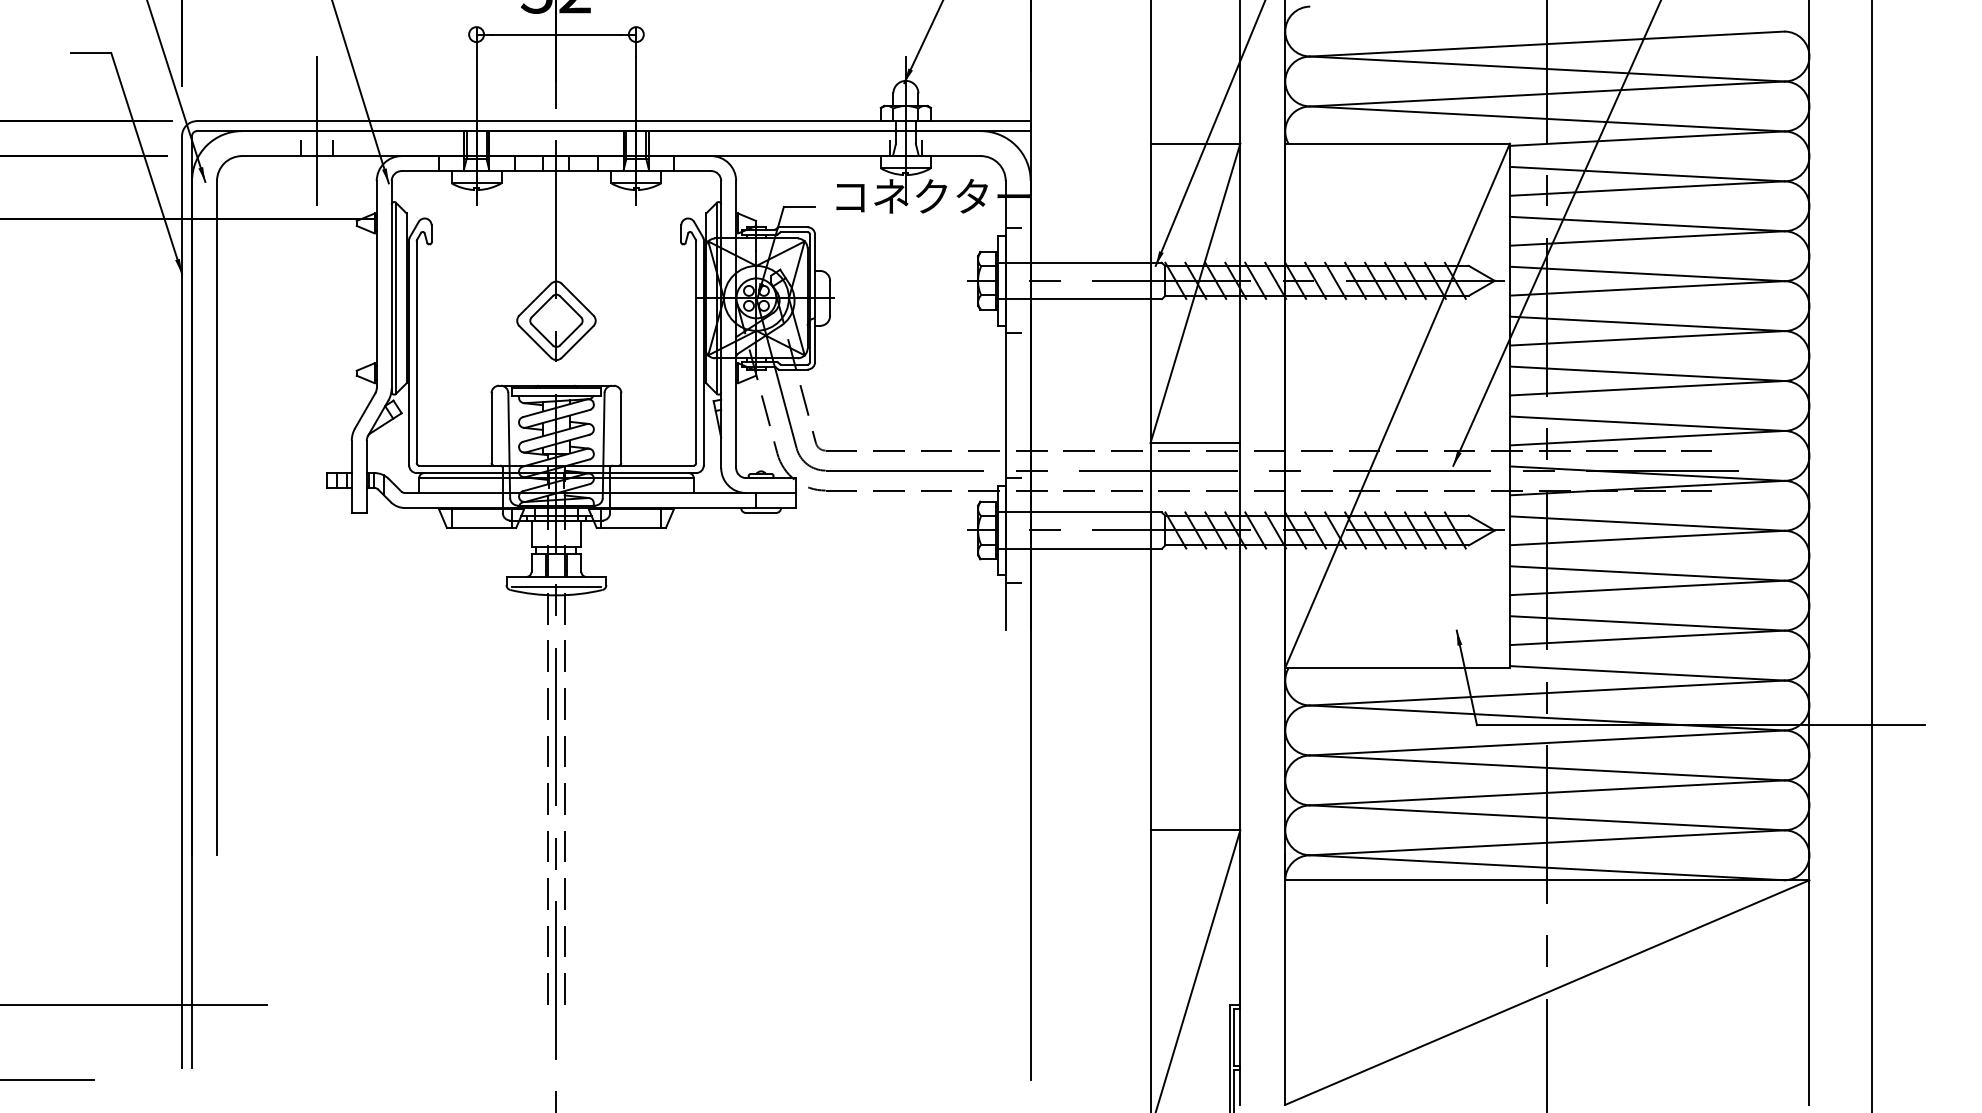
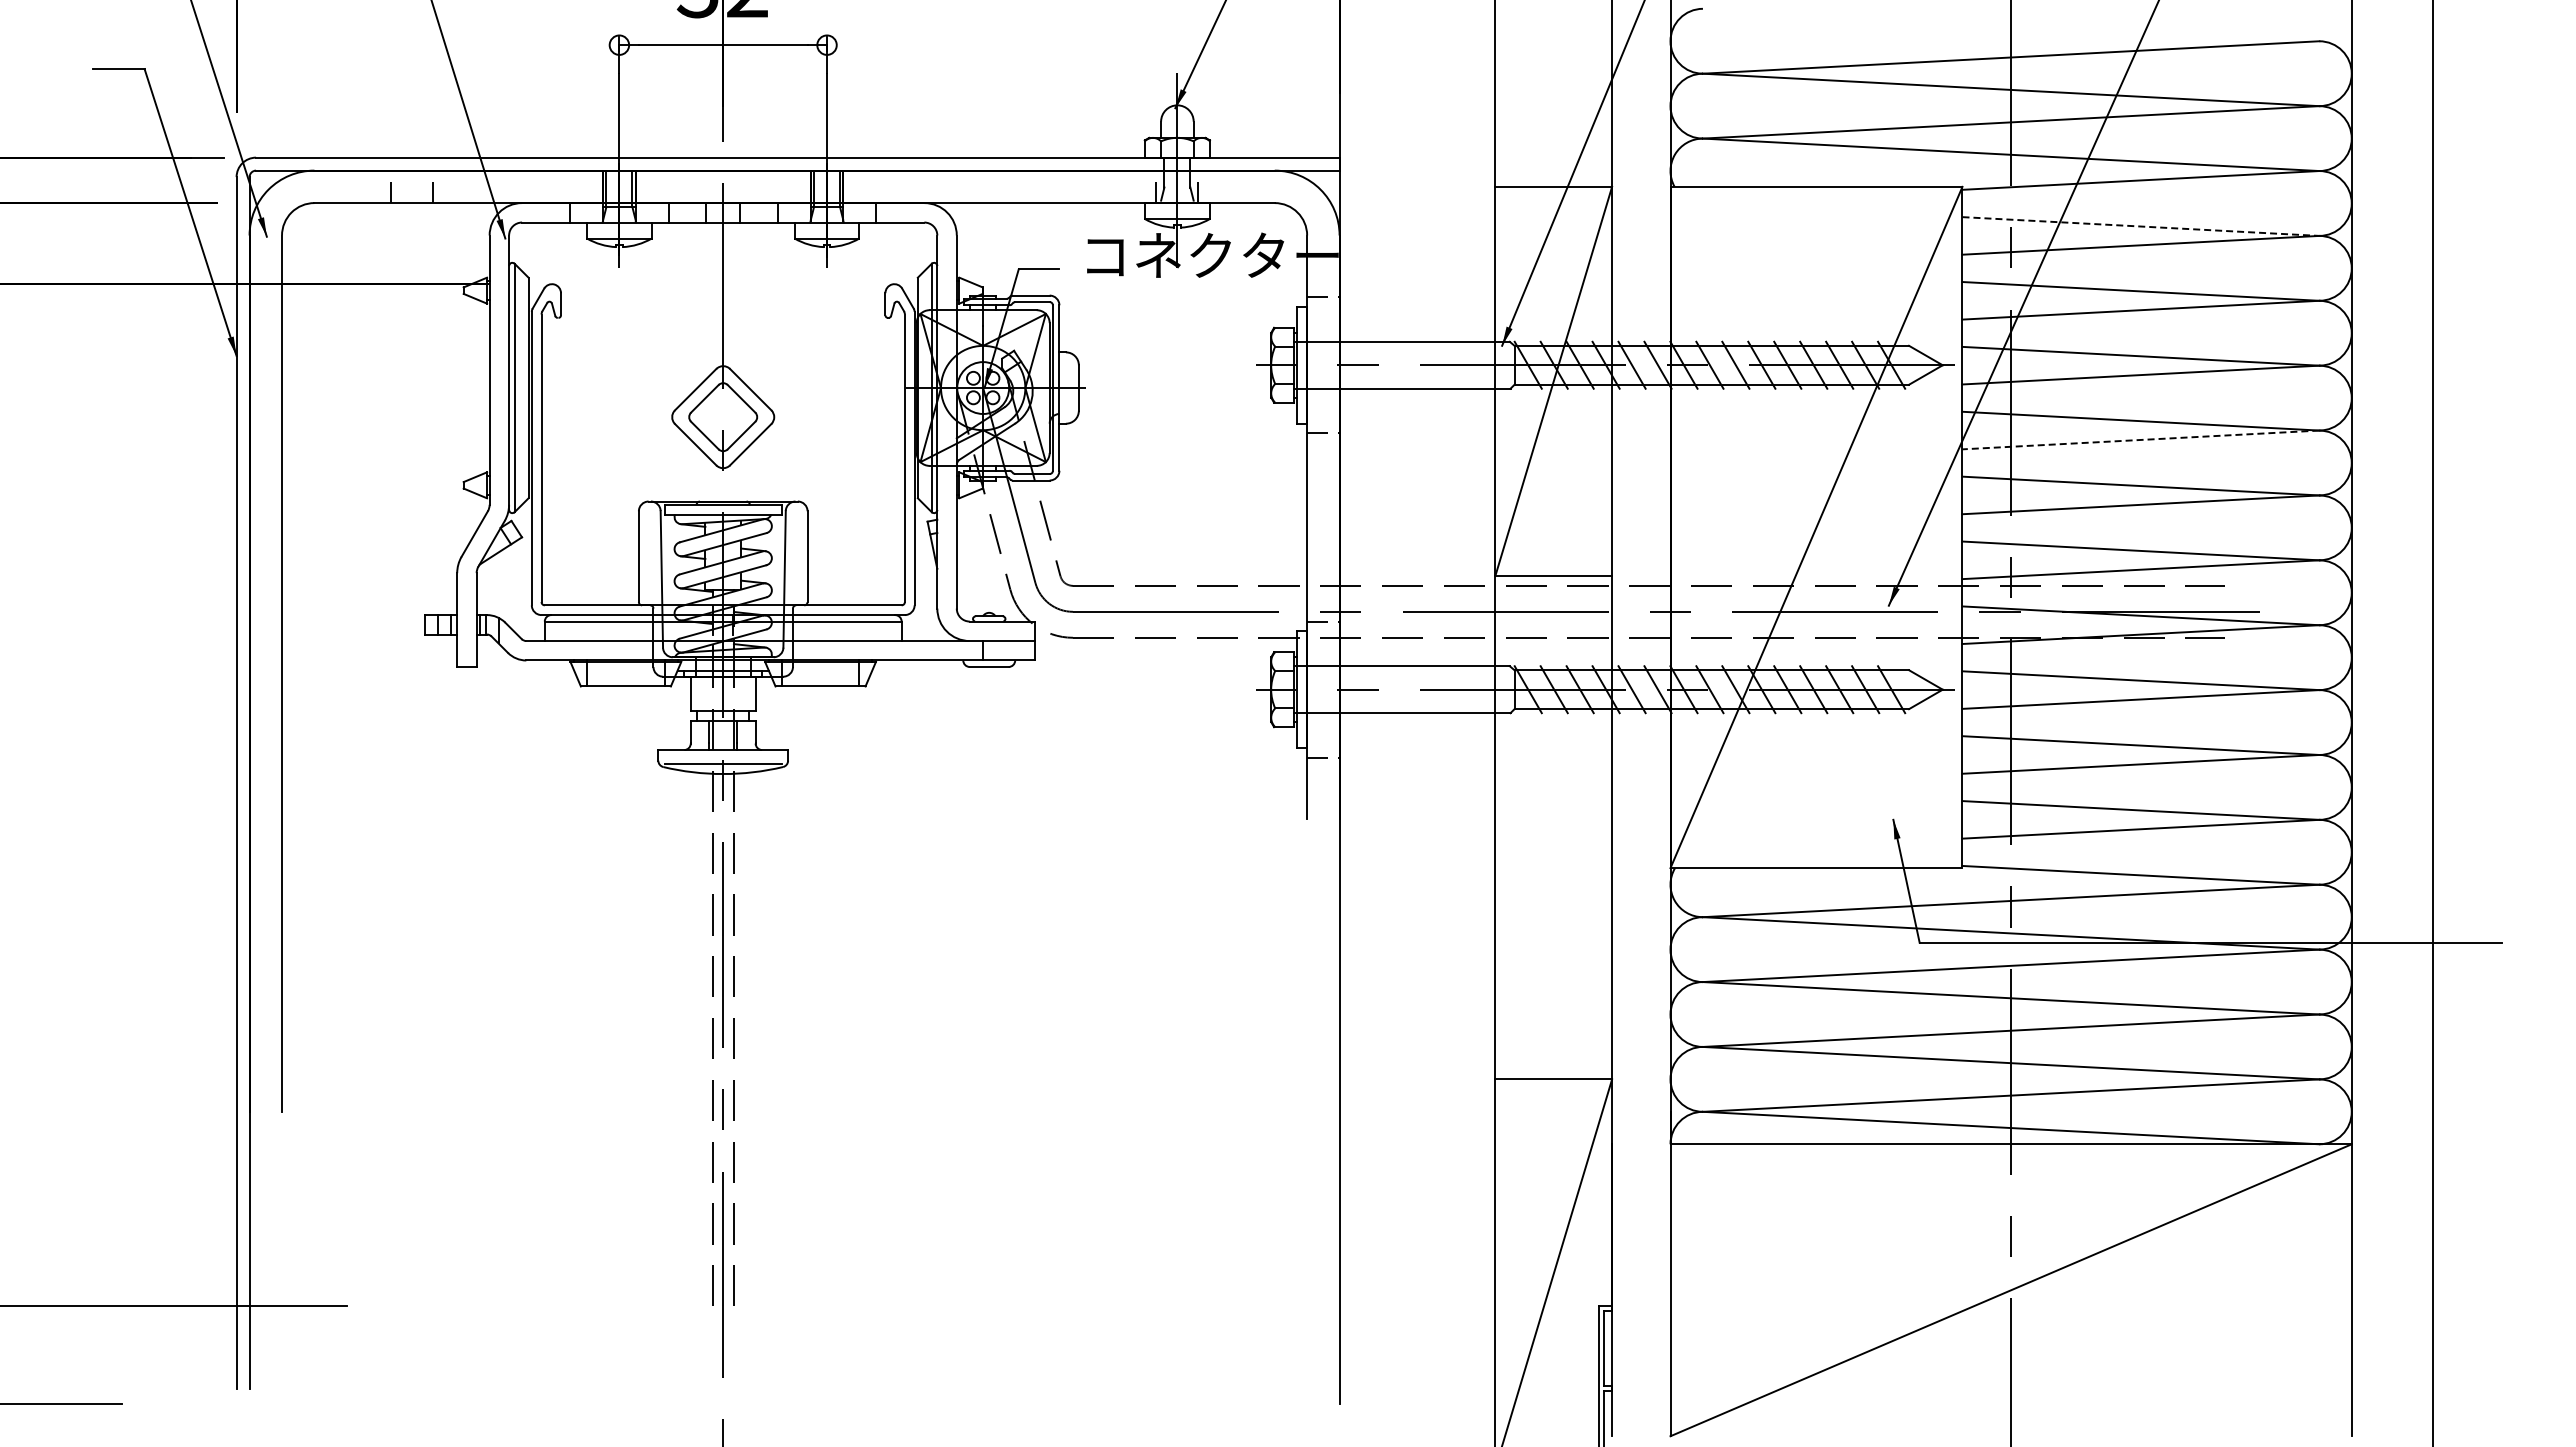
line: (316, 131) -> (411, 170), removed
line: (1646, 174) -> (2140, 226), solid -> dashed
line: (1646, 337) -> (2140, 439), solid -> dashed

